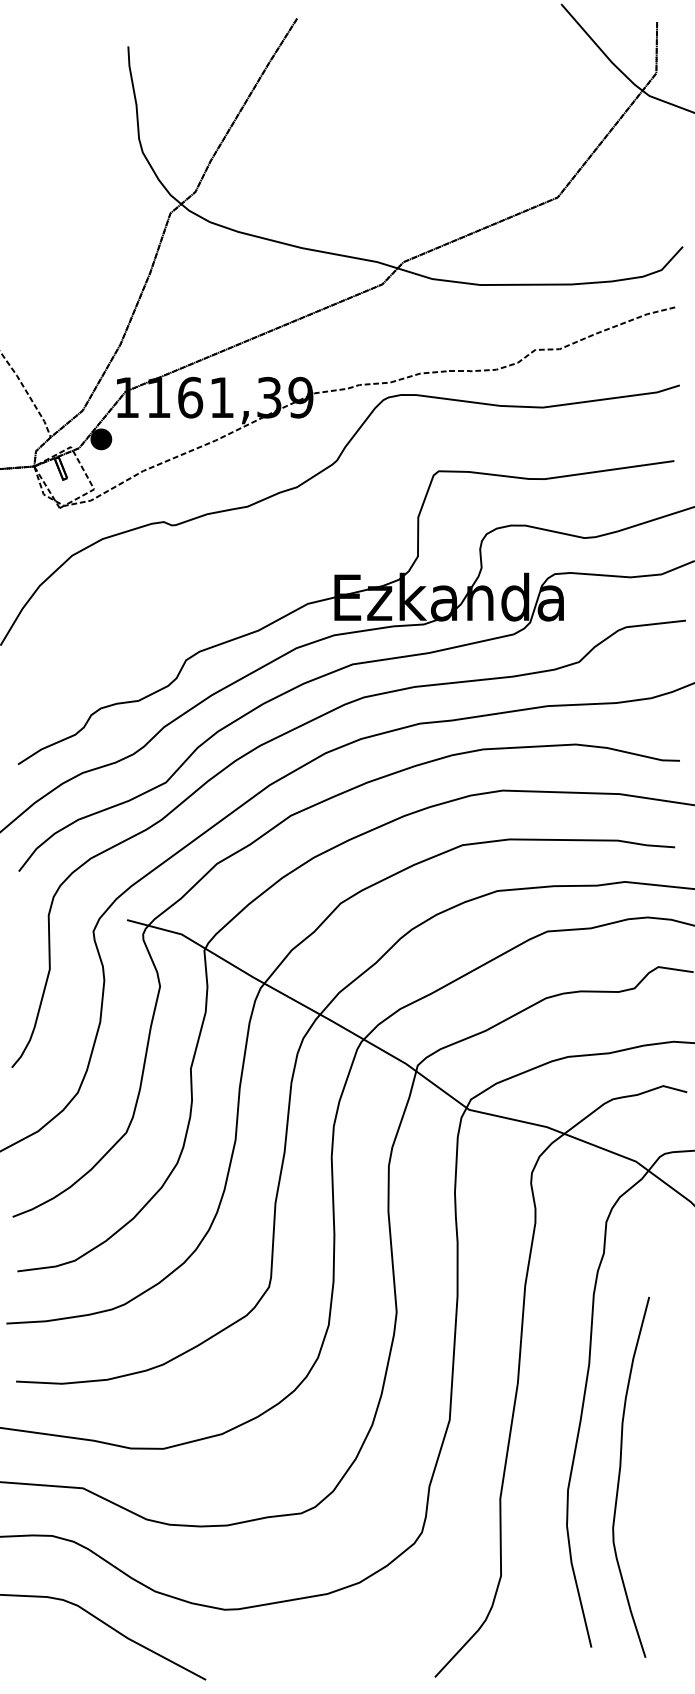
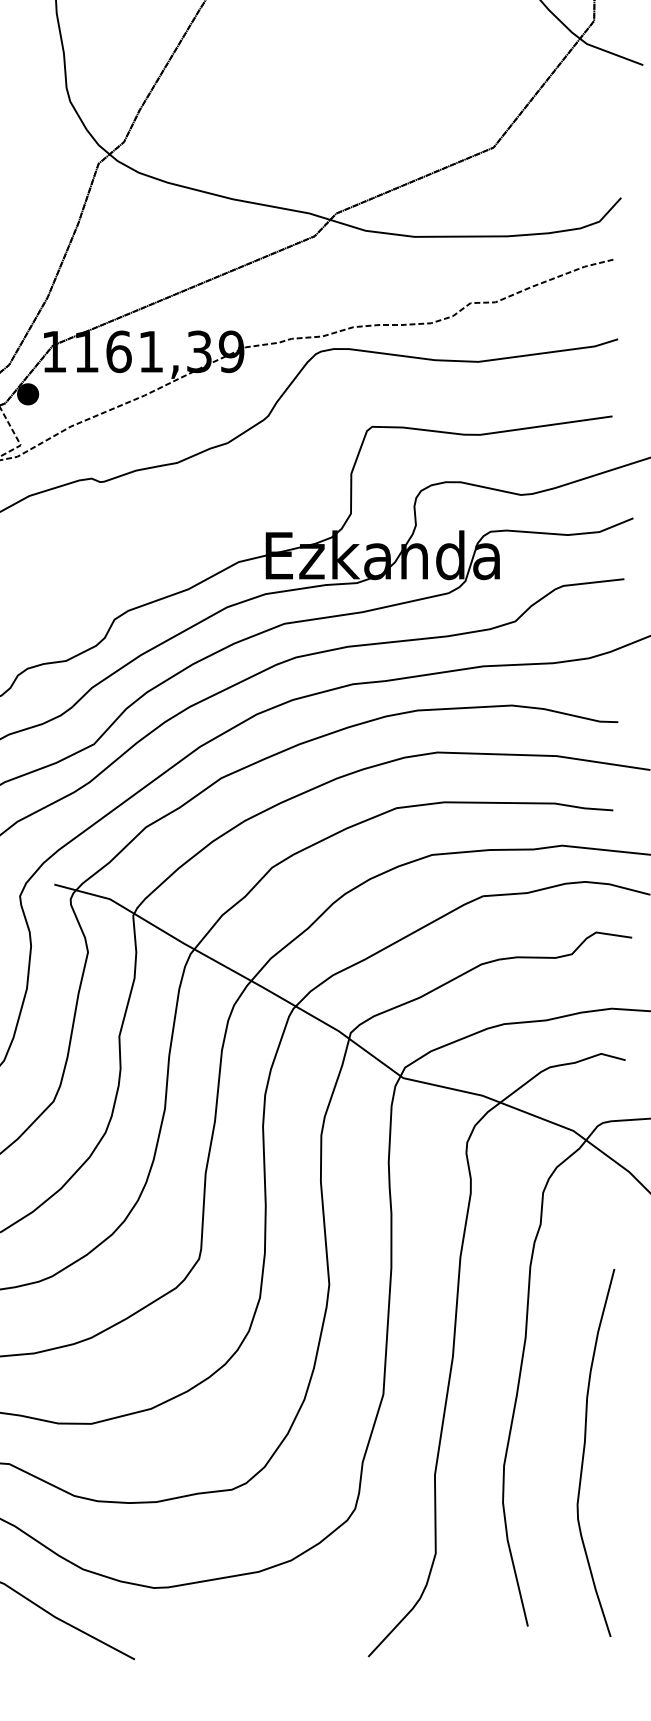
part: (620, 1476) -> (585, 1452), moved

